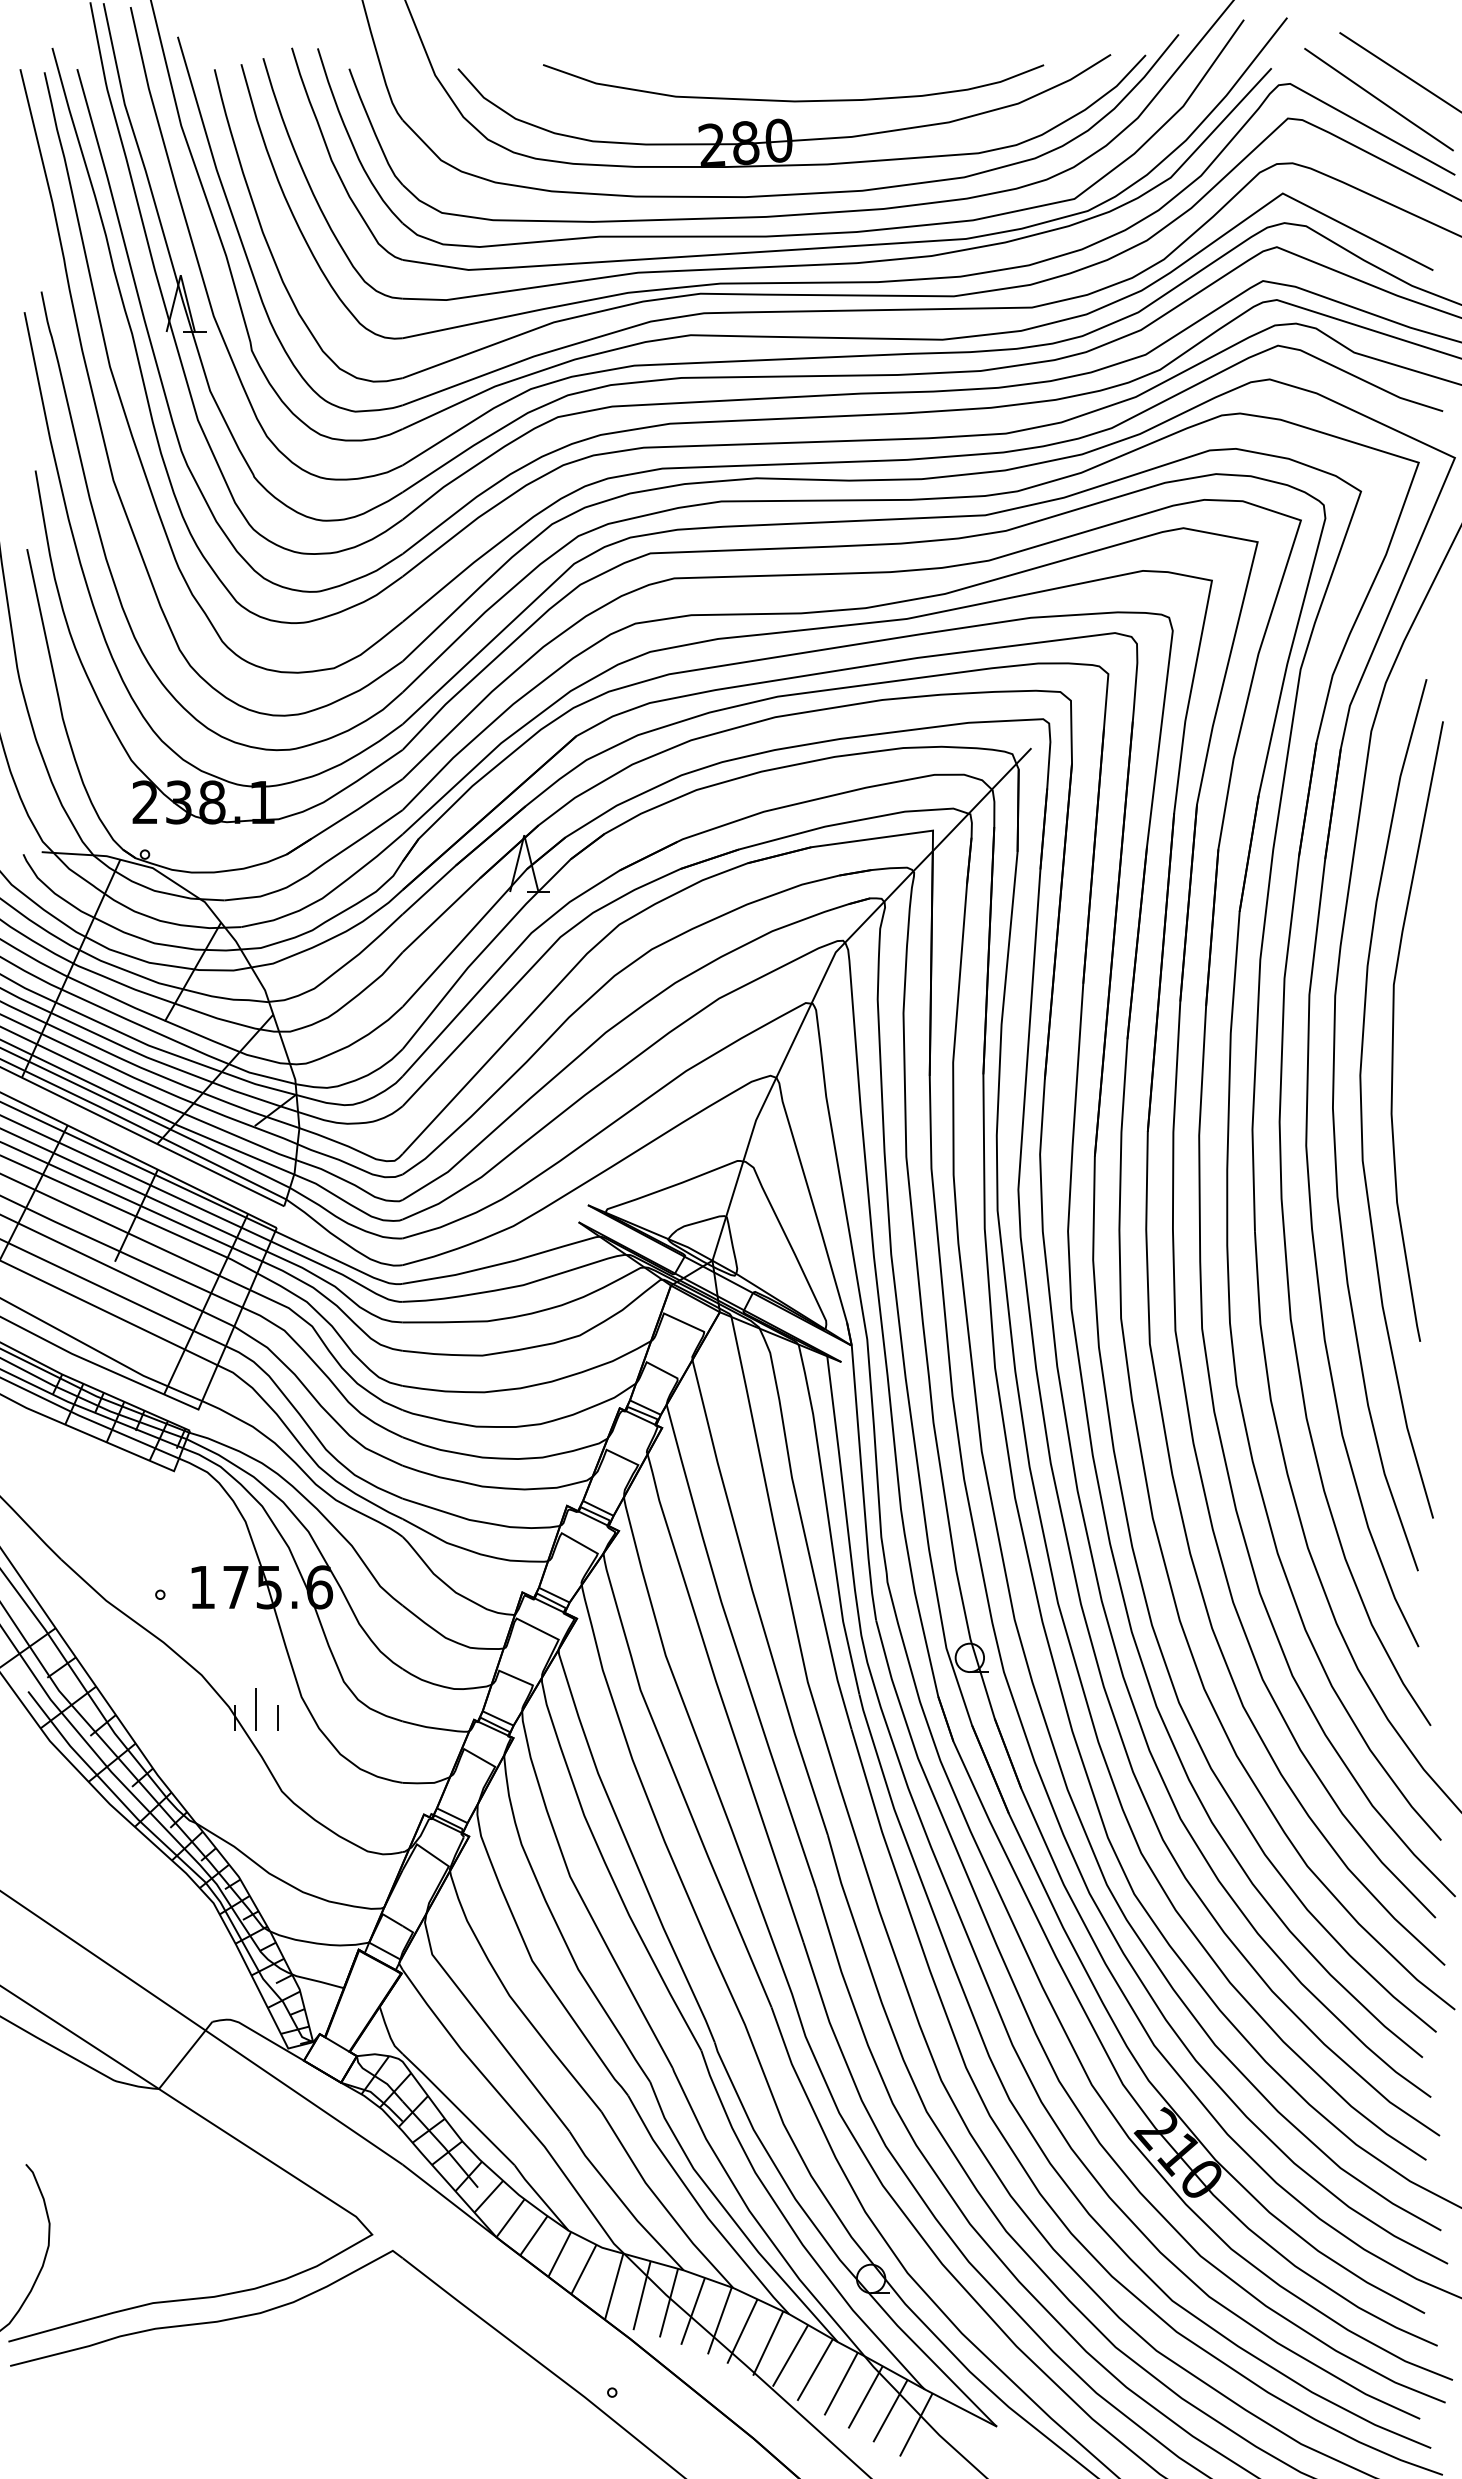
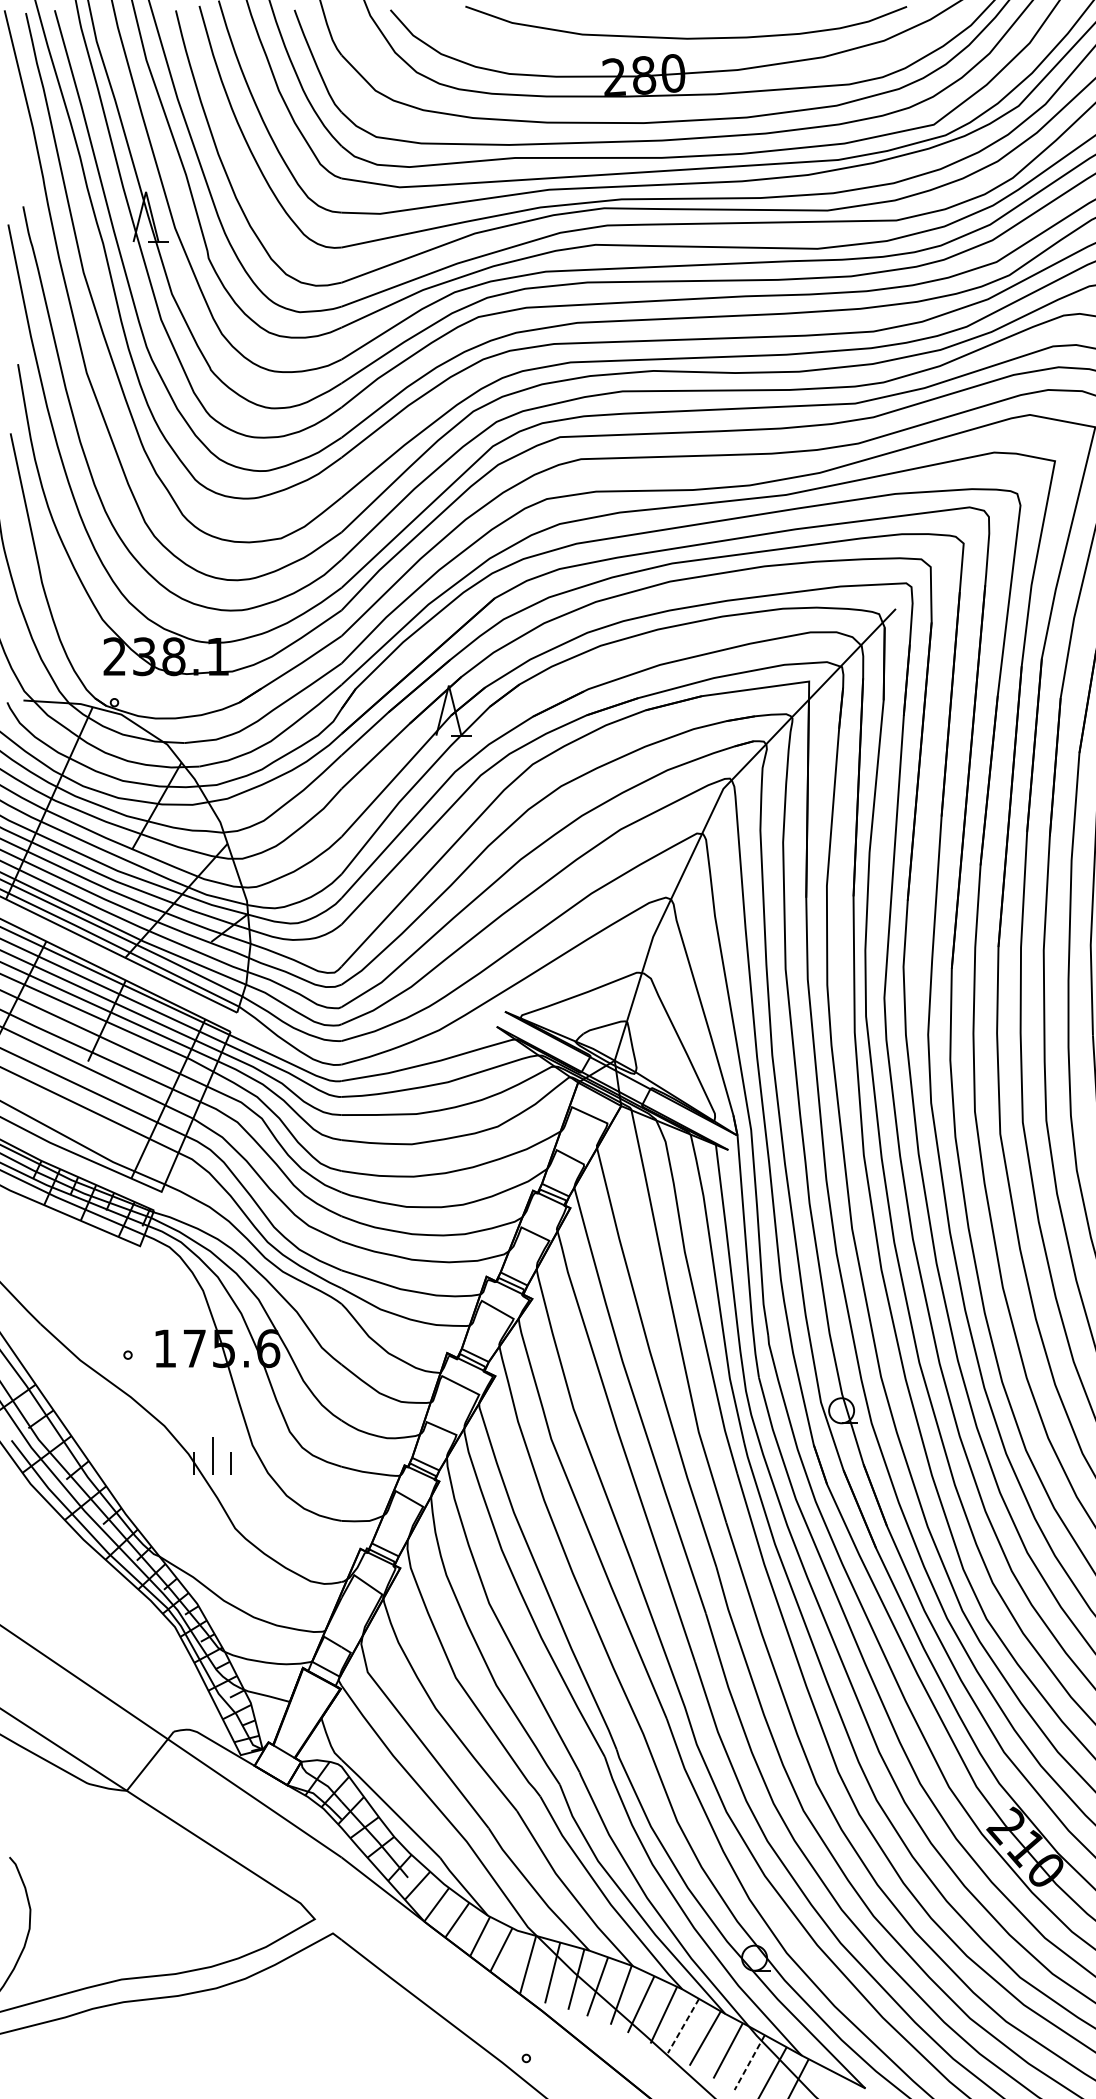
line: (790, 2355) -> (683, 2025), solid -> dashed
line: (865, 2397) -> (749, 2062), solid -> dashed

